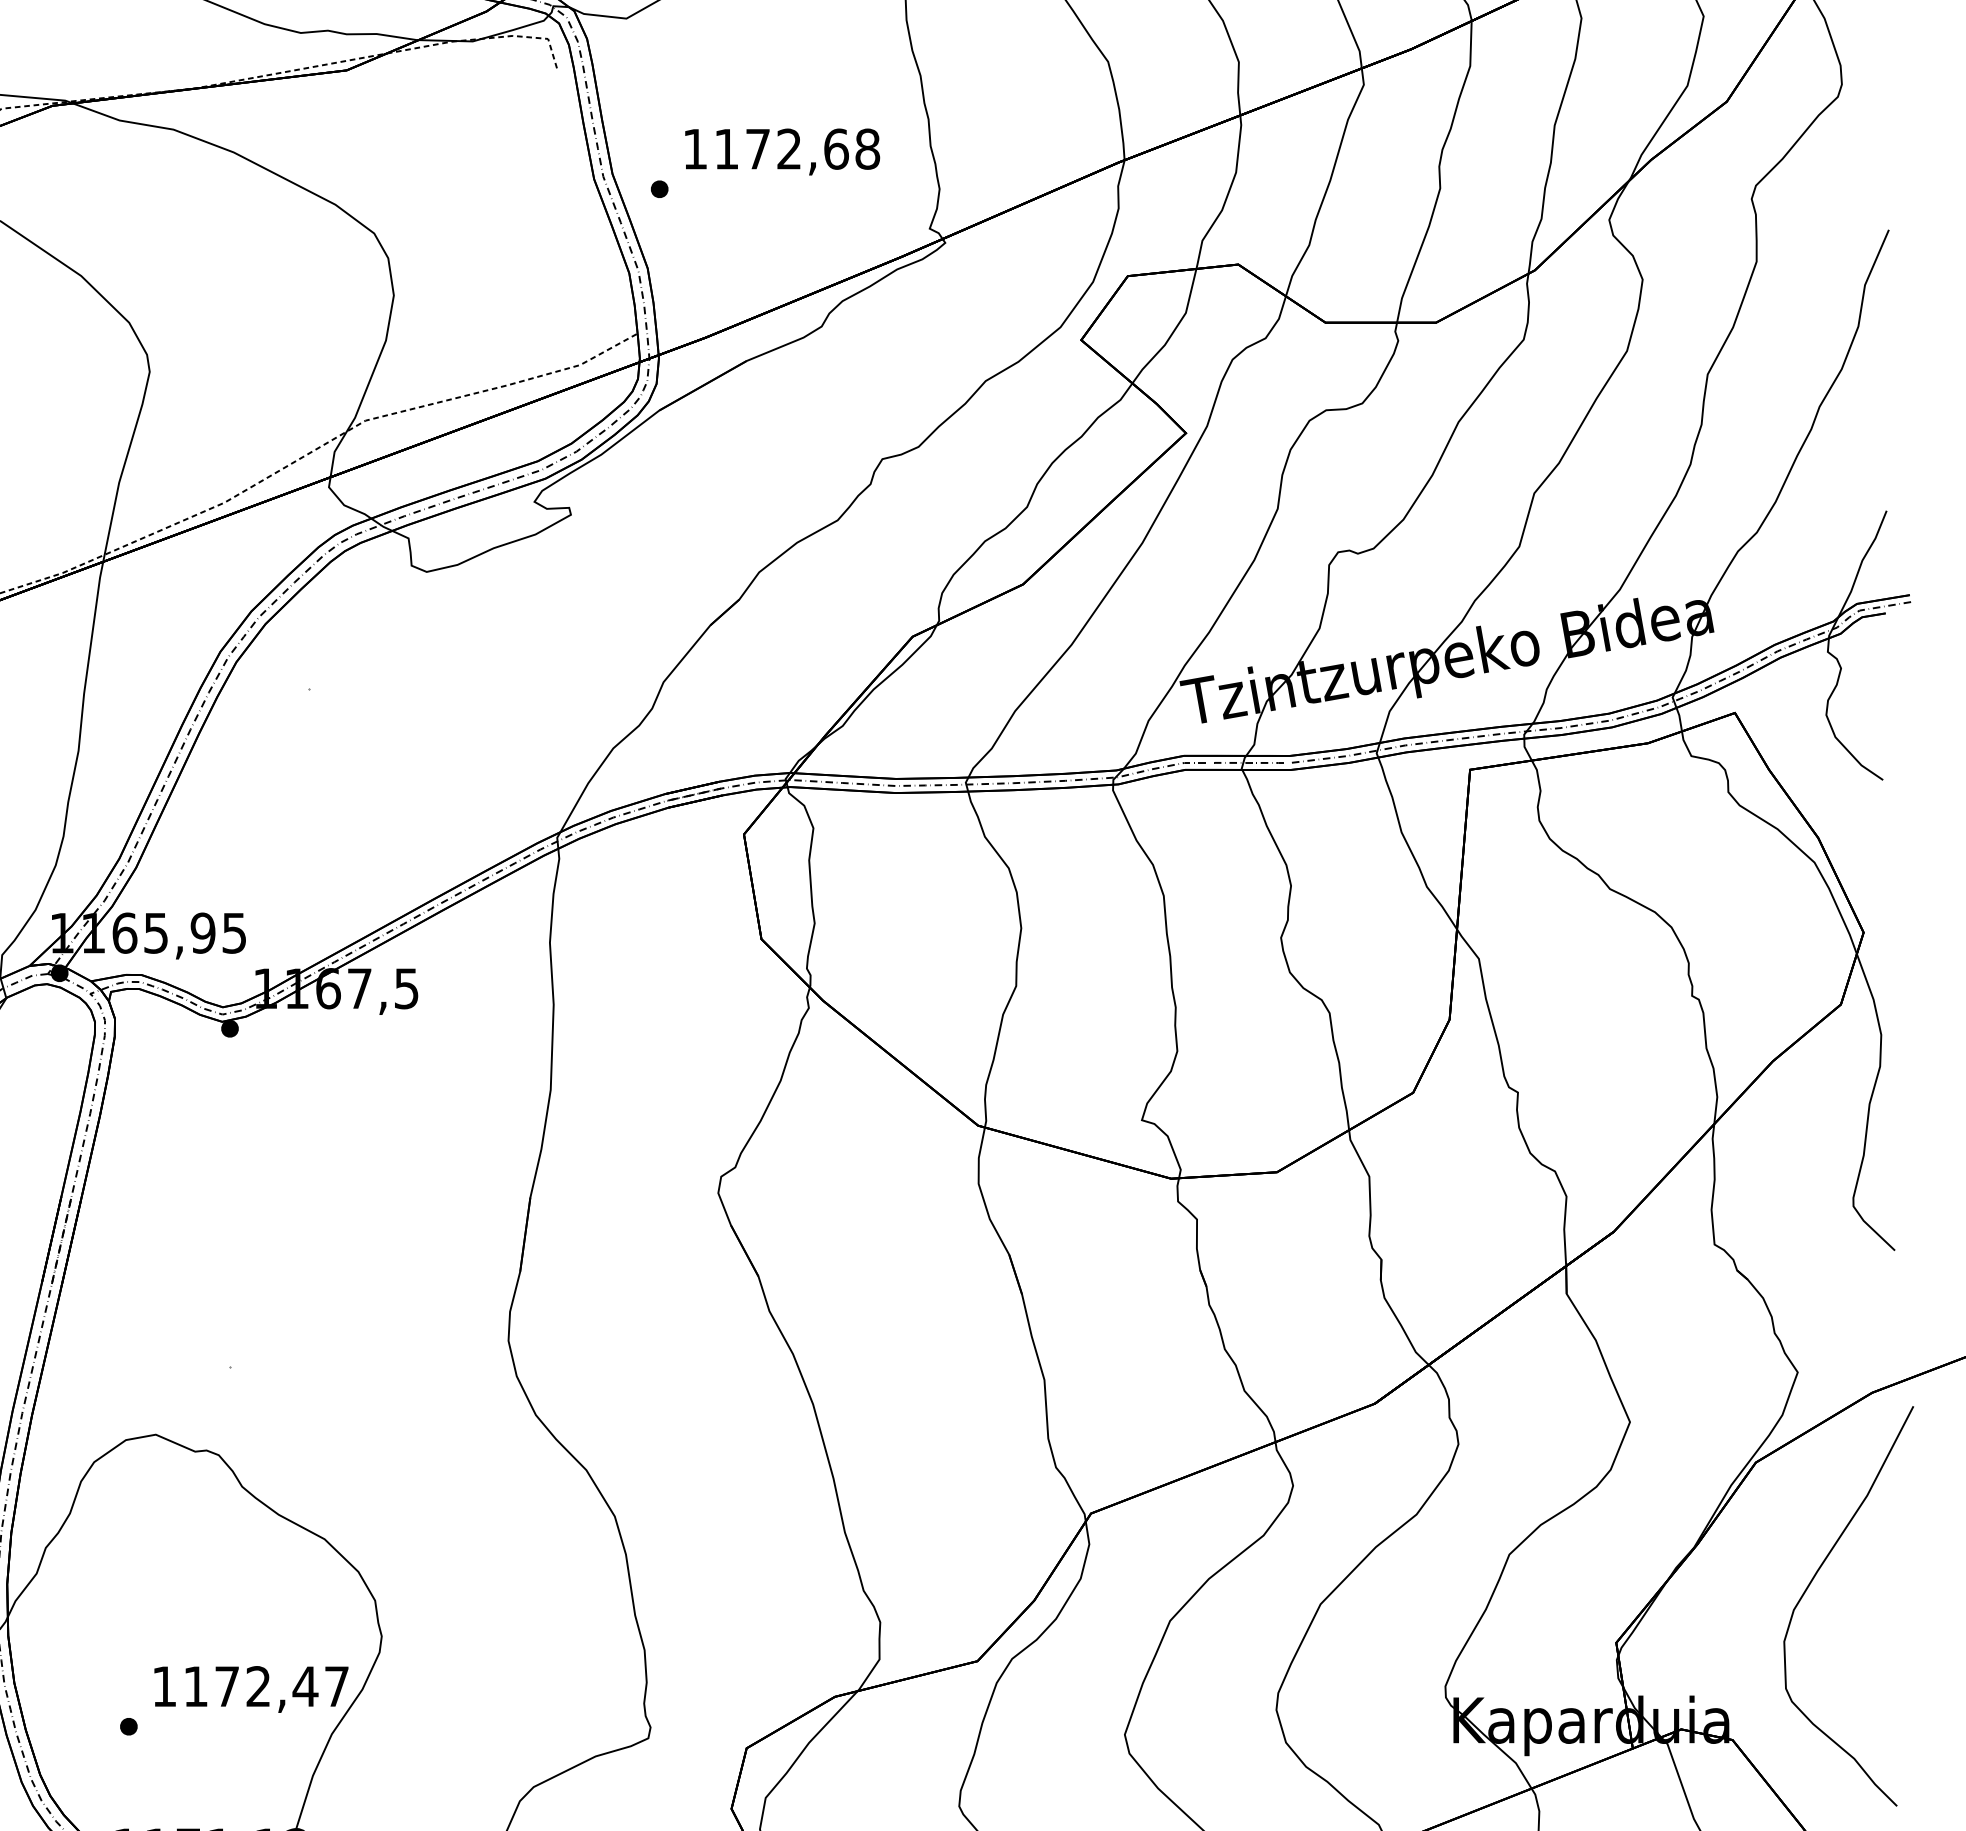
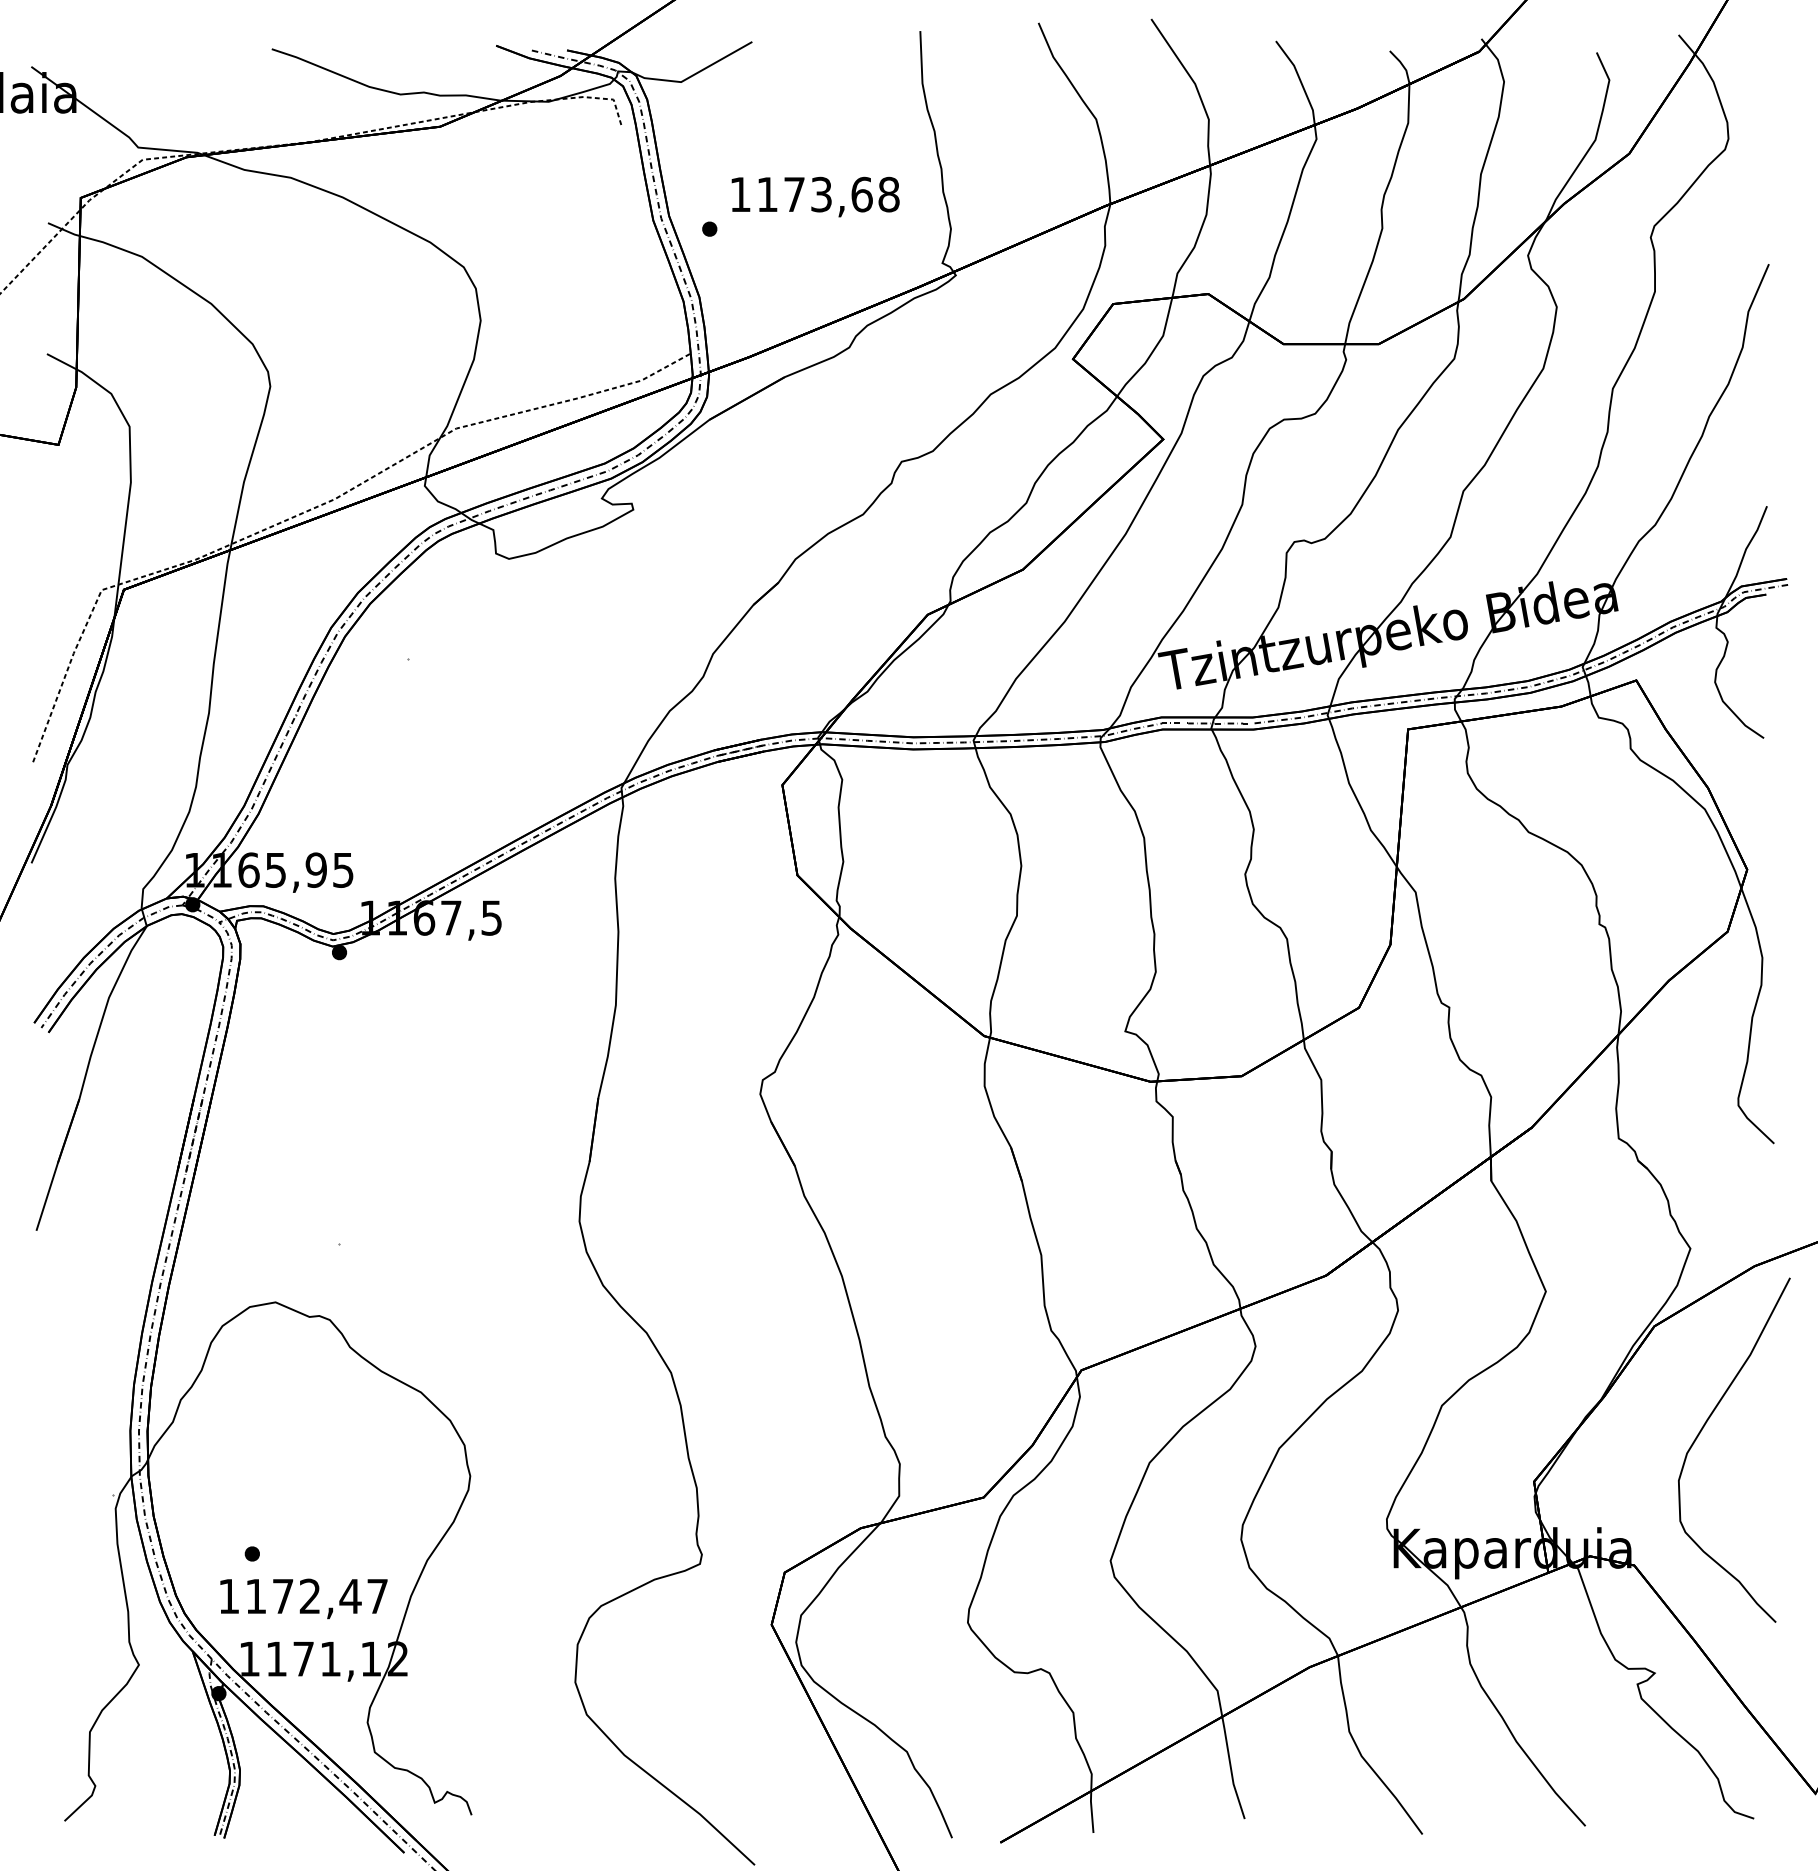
text: (789, 149) -> (821, 194), 1172,68 -> 1173,68
text: (250, 1689) -> (303, 1598), moved

